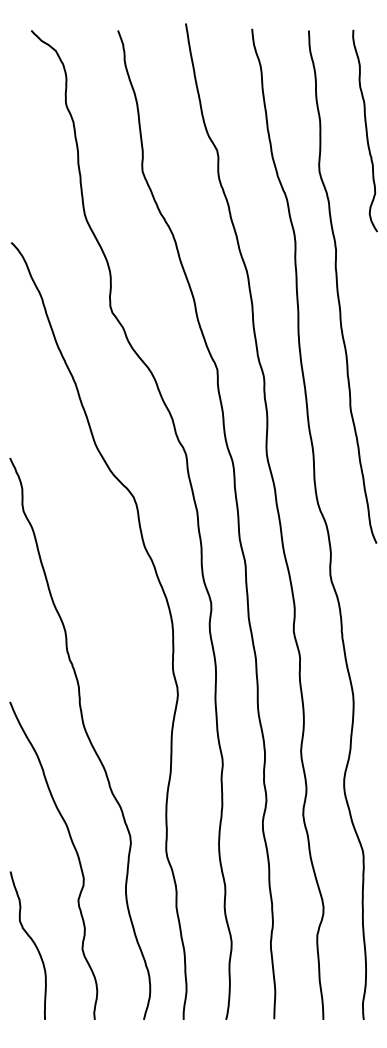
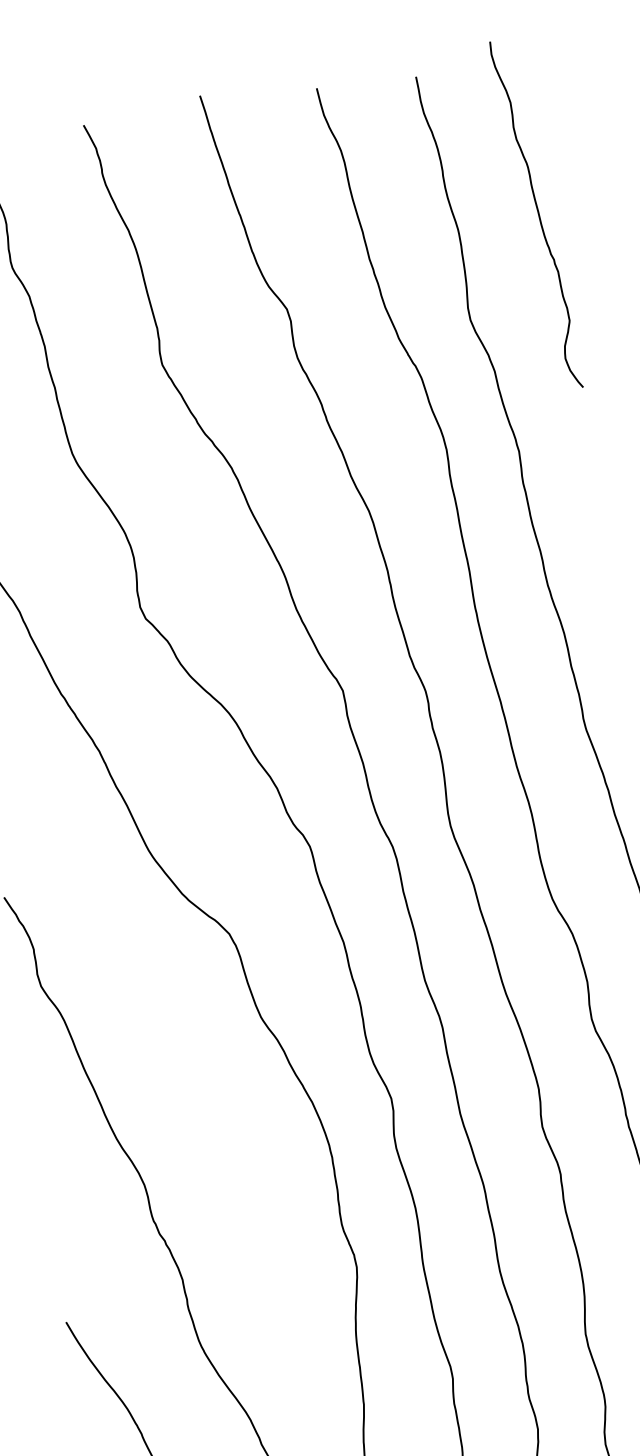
curve: (365, 130) -> (536, 213), moved

